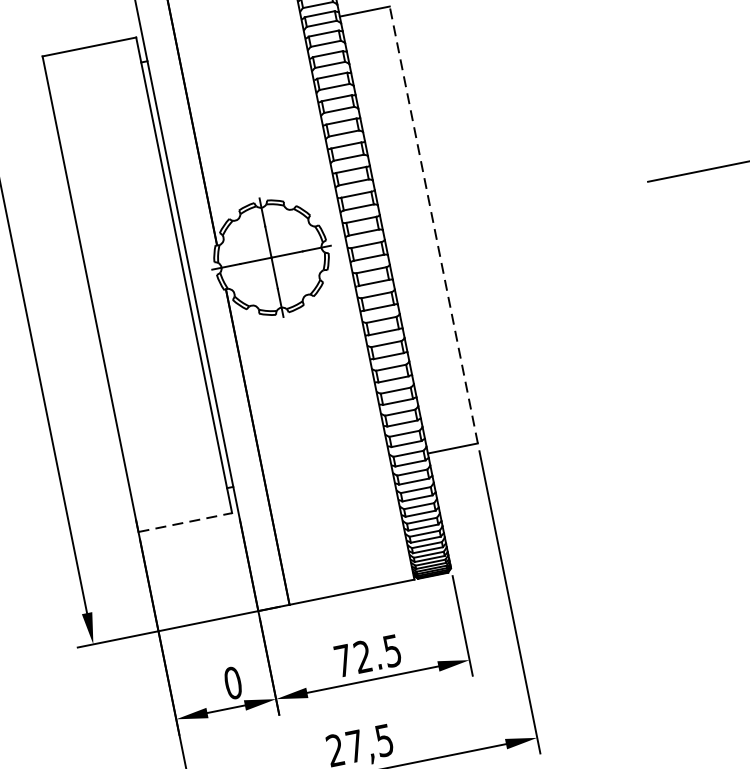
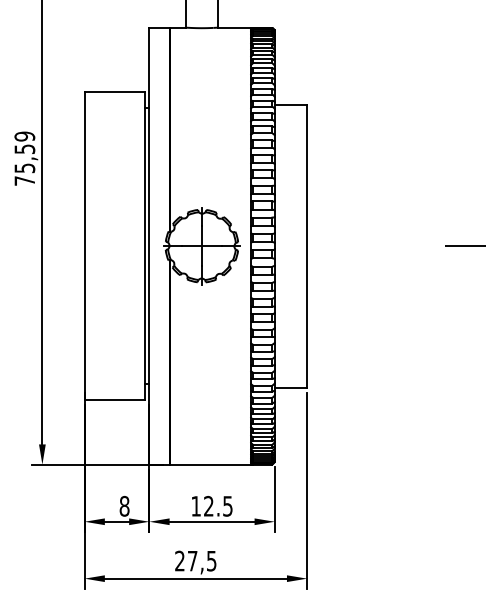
line: (434, 225) -> (307, 246), dashed -> solid
line: (186, 522) -> (115, 400), dashed -> solid
text: (342, 661) -> (195, 506), 72.5 -> 12.5
text: (233, 683) -> (124, 506), 0 -> 8

